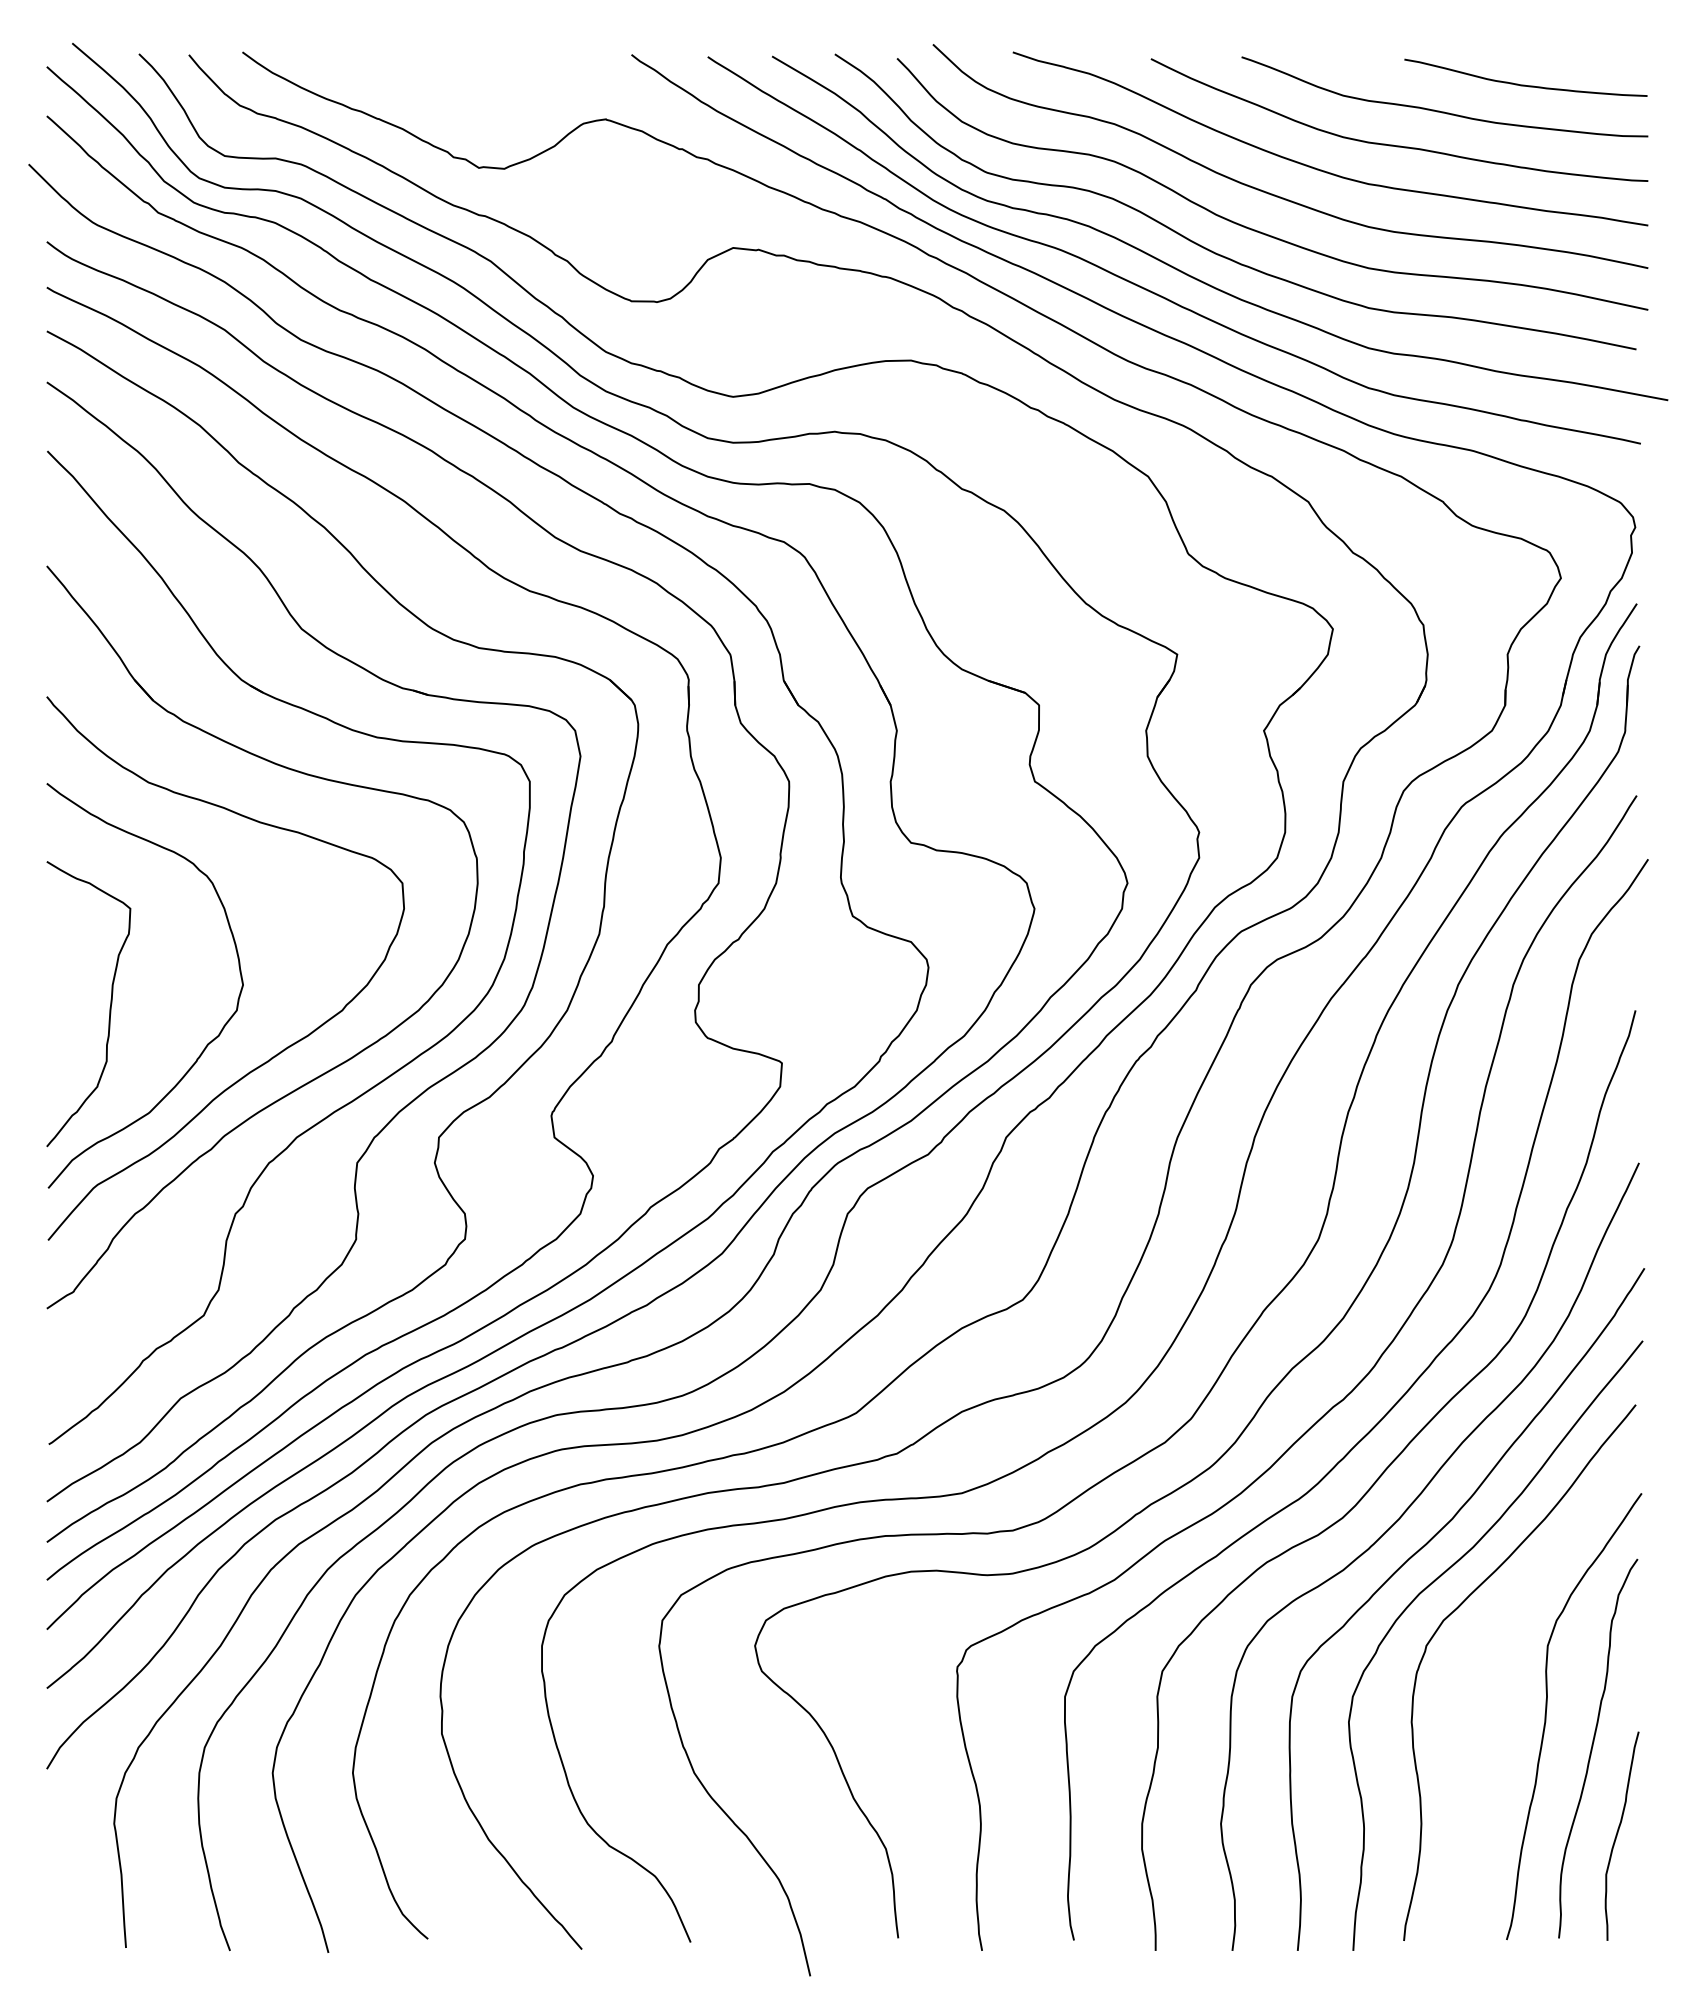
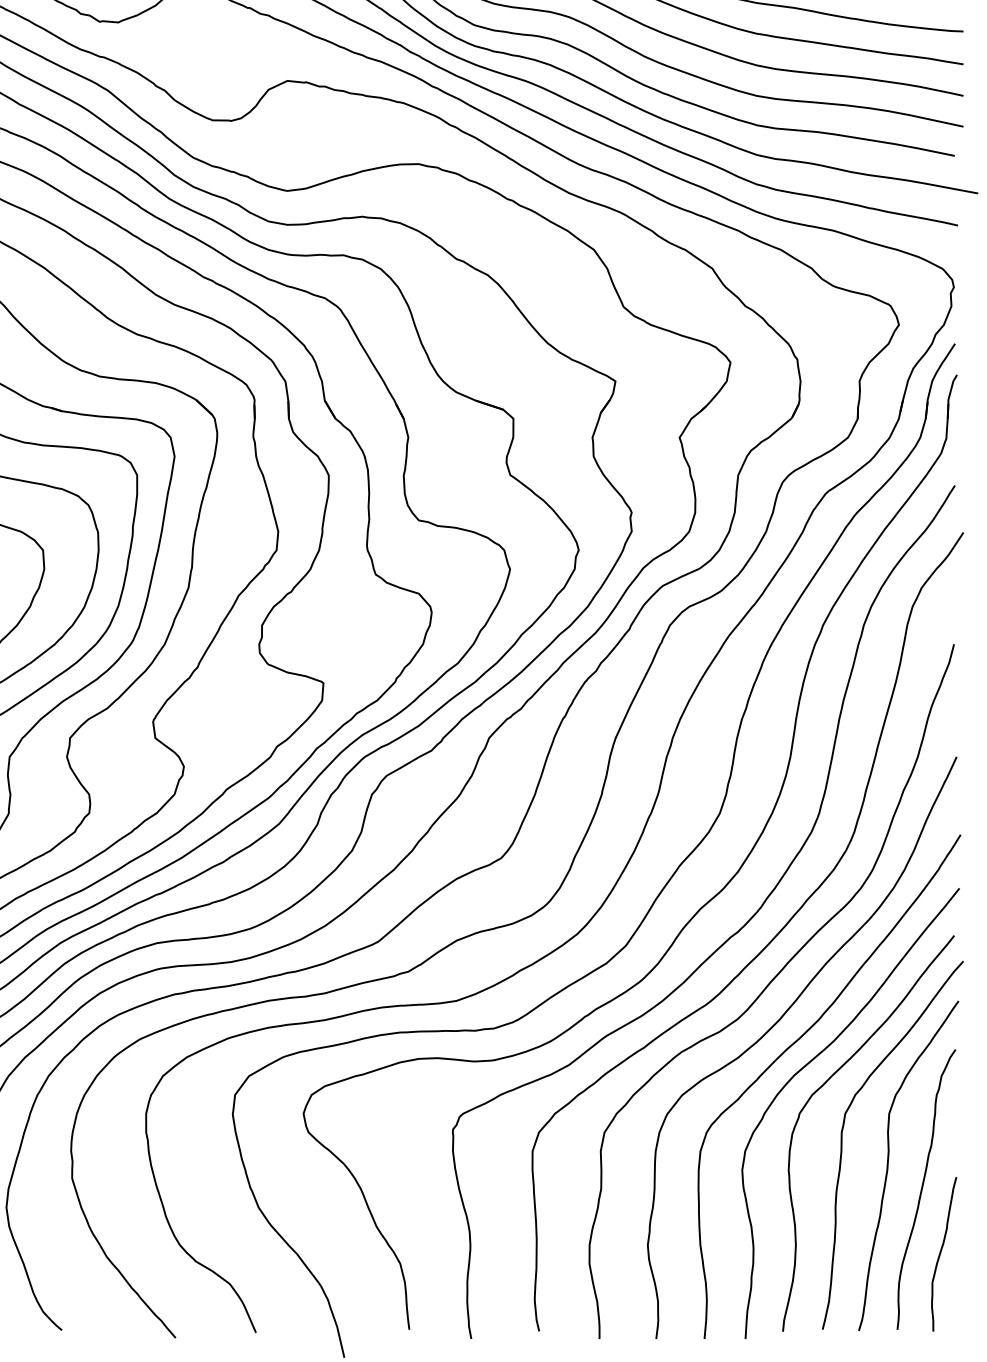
curve: (1484, 1688) -> (842, 1145), added

